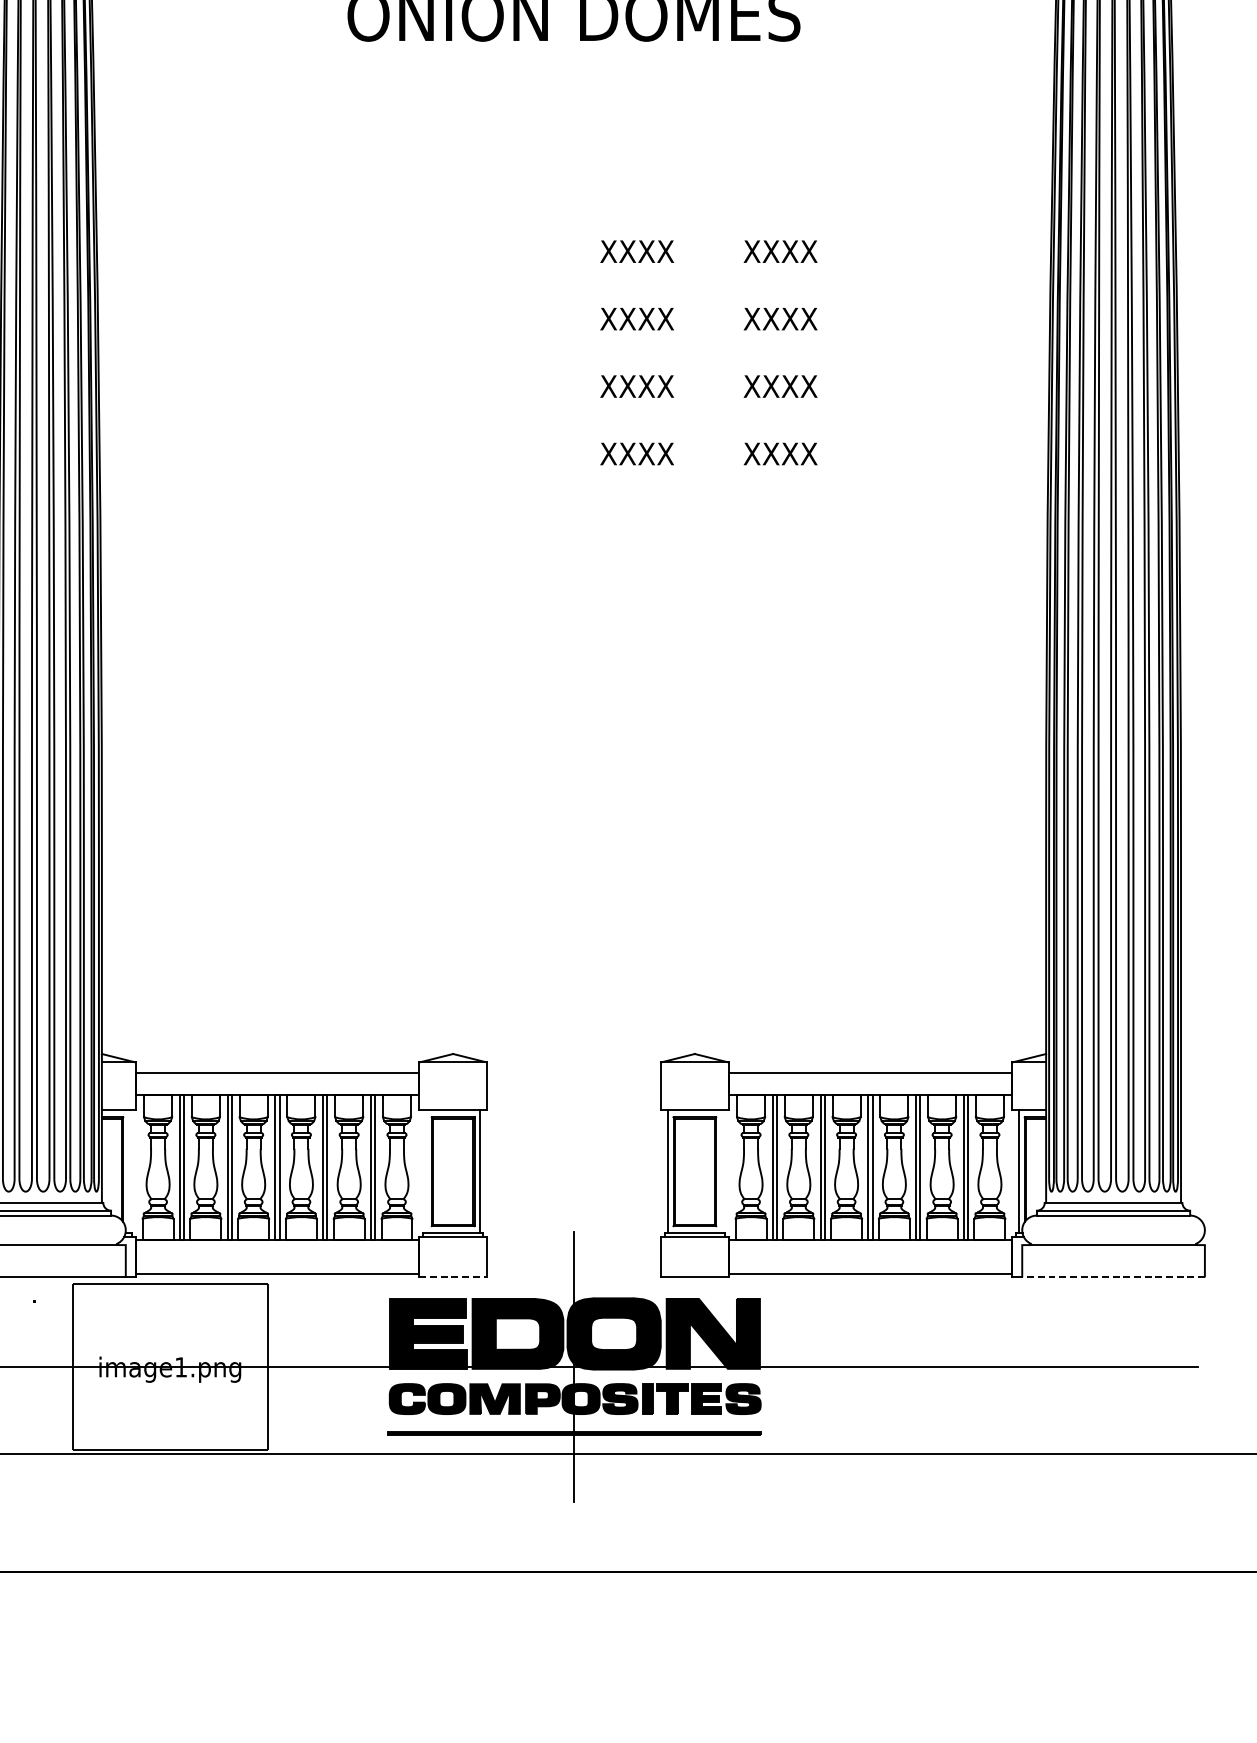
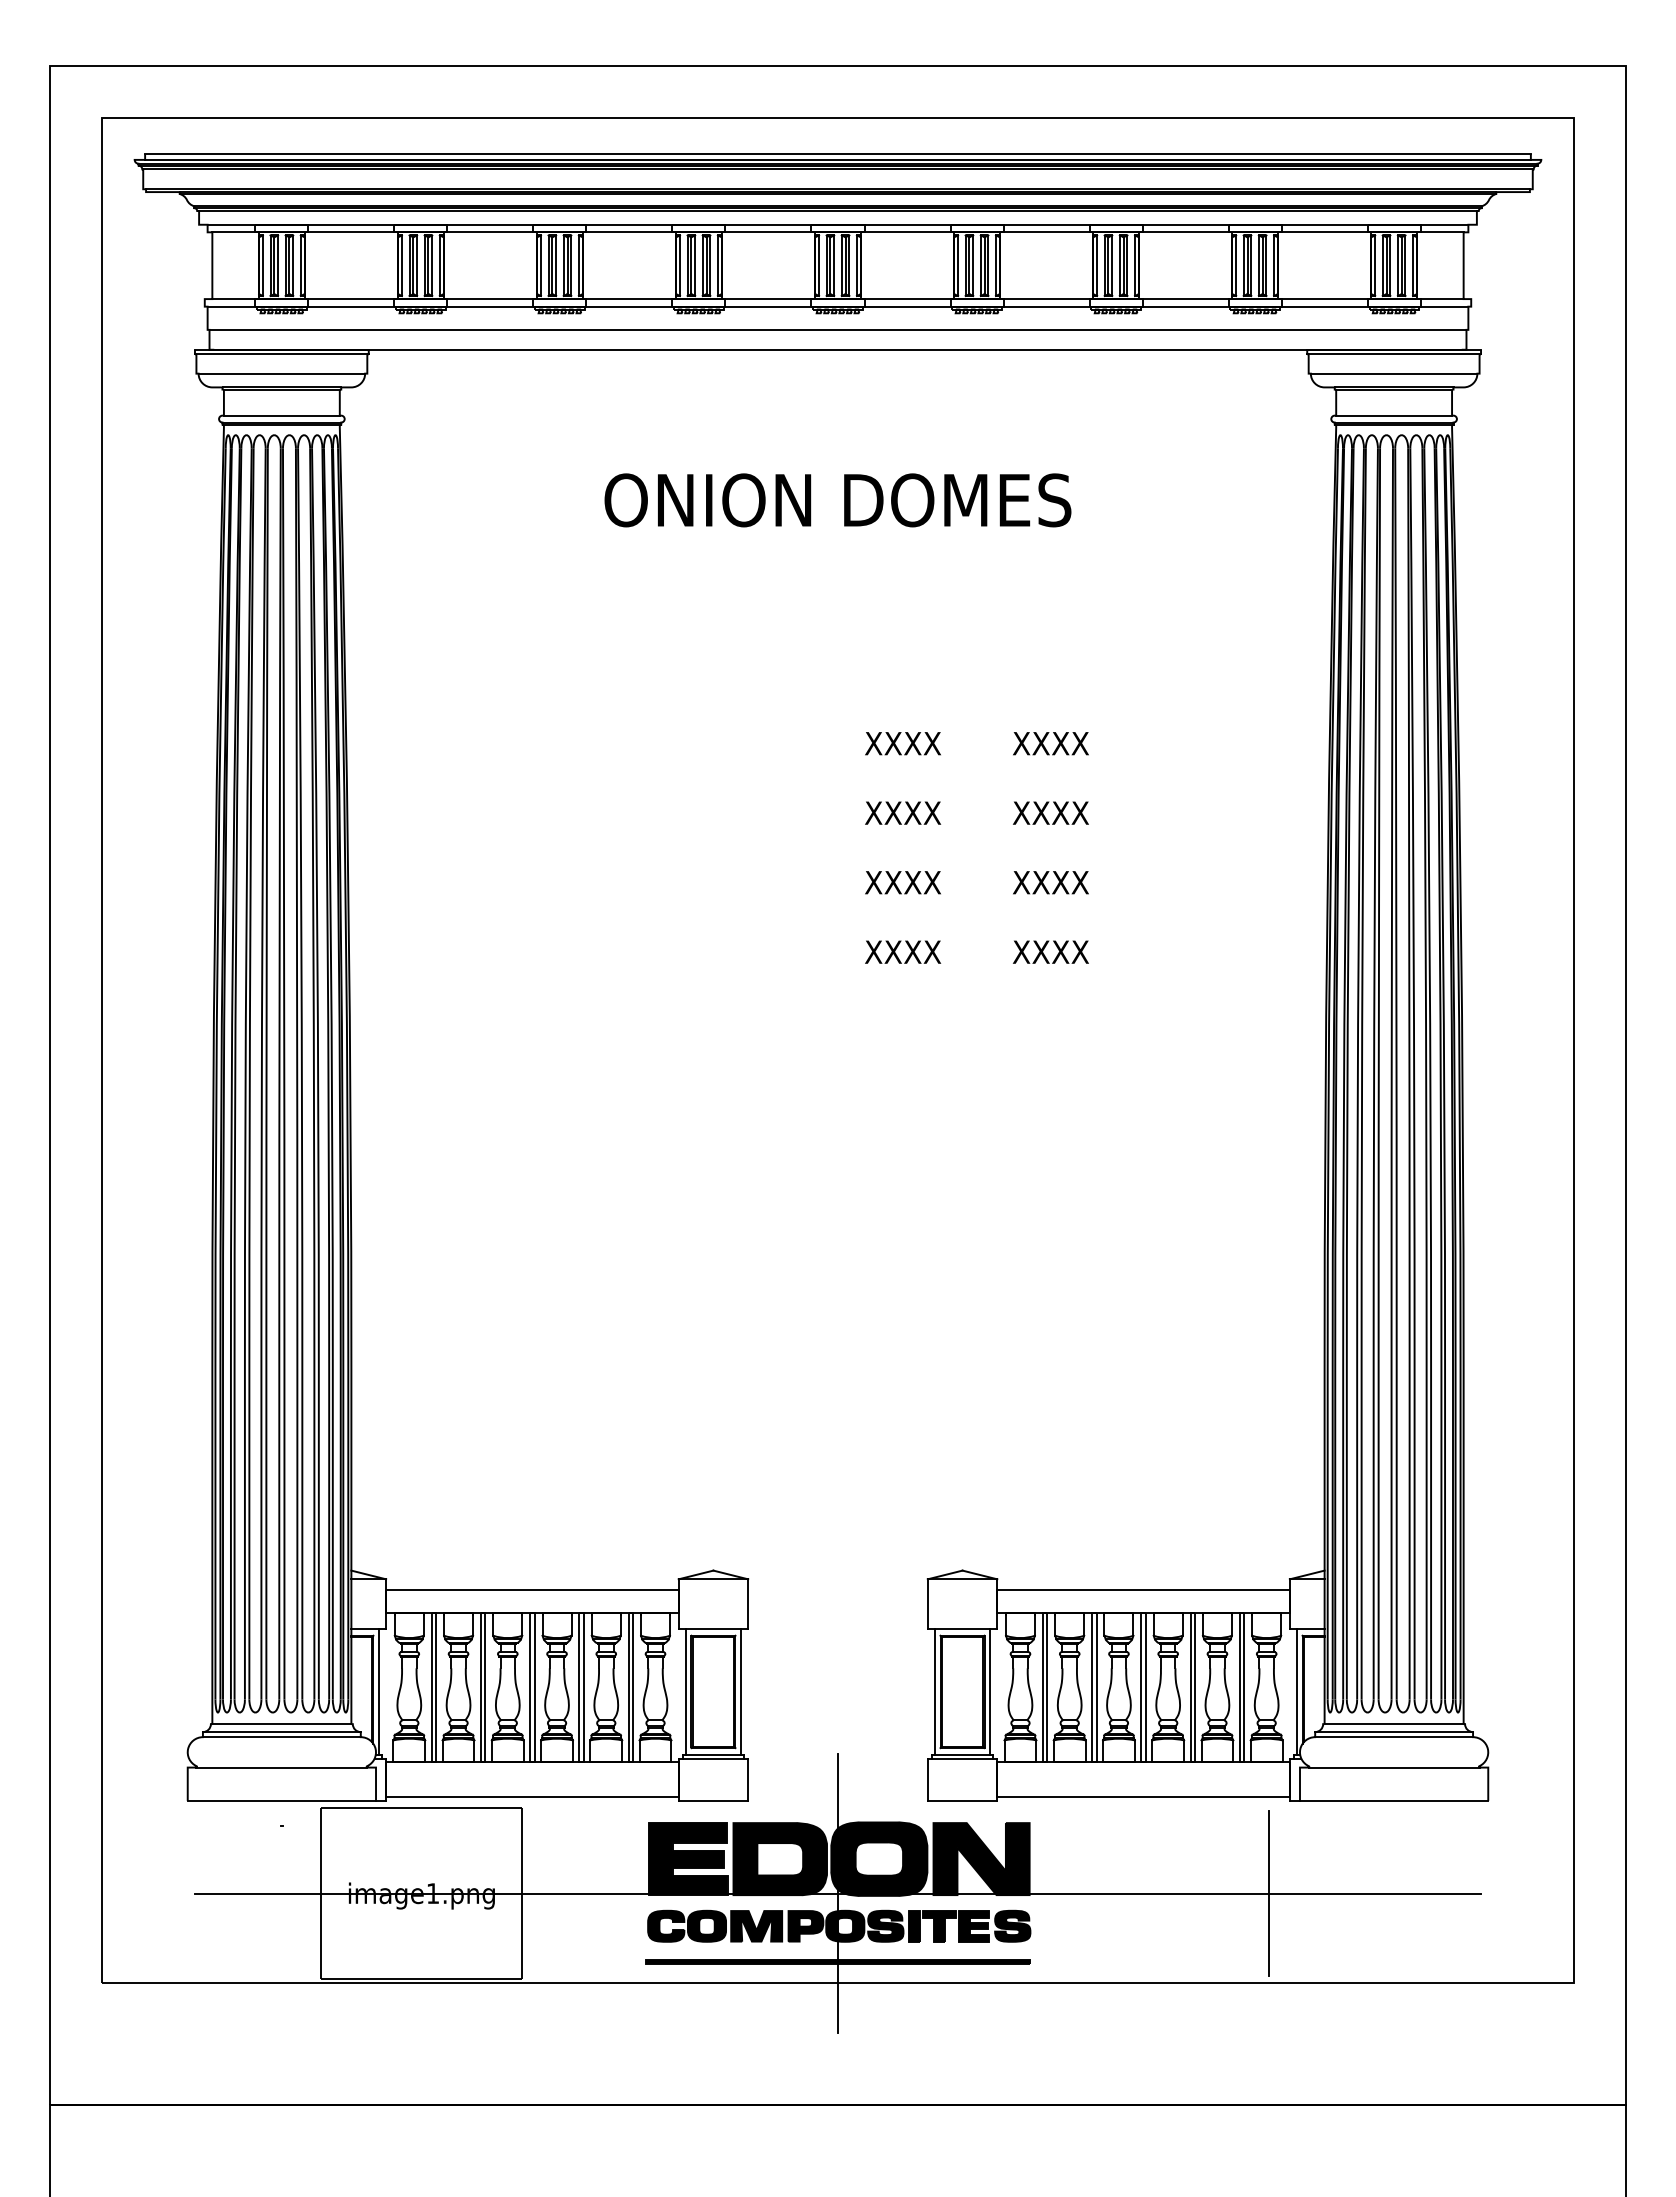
line: (128, 1171) -> (378, 1691), added
line: (426, 1171) -> (685, 1691), added
line: (721, 1171) -> (990, 1691), added
line: (453, 1277) -> (713, 1800), dashed -> solid
line: (1112, 1277) -> (1393, 1800), dashed -> solid
line: (991, 1367) -> (1268, 1893), added

